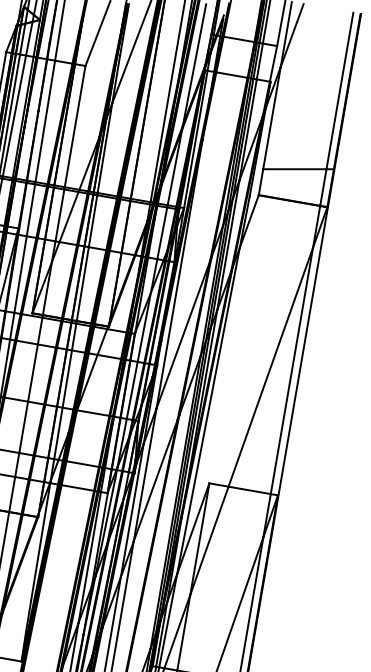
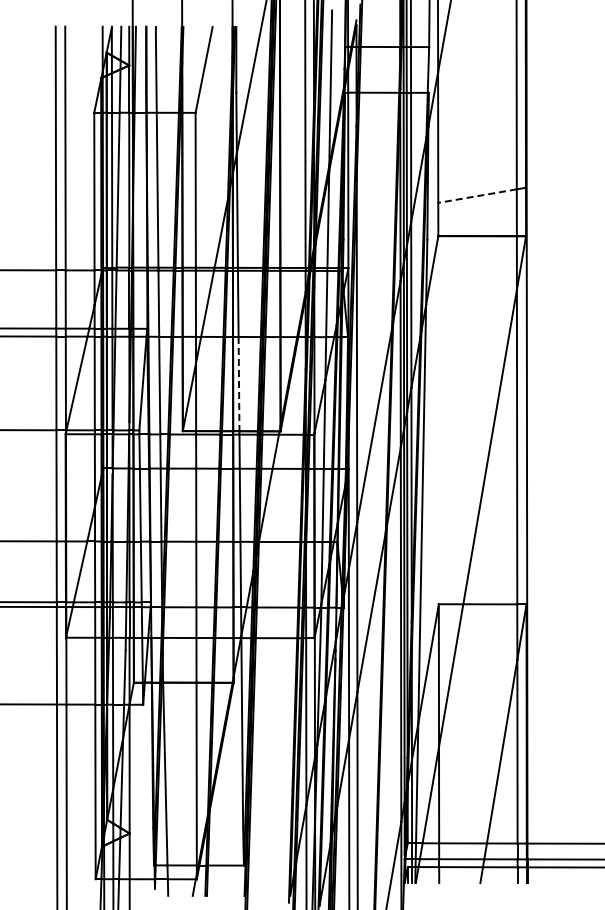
line: (294, 169) -> (477, 196), solid -> dashed
line: (83, 284) -> (239, 384), solid -> dashed

